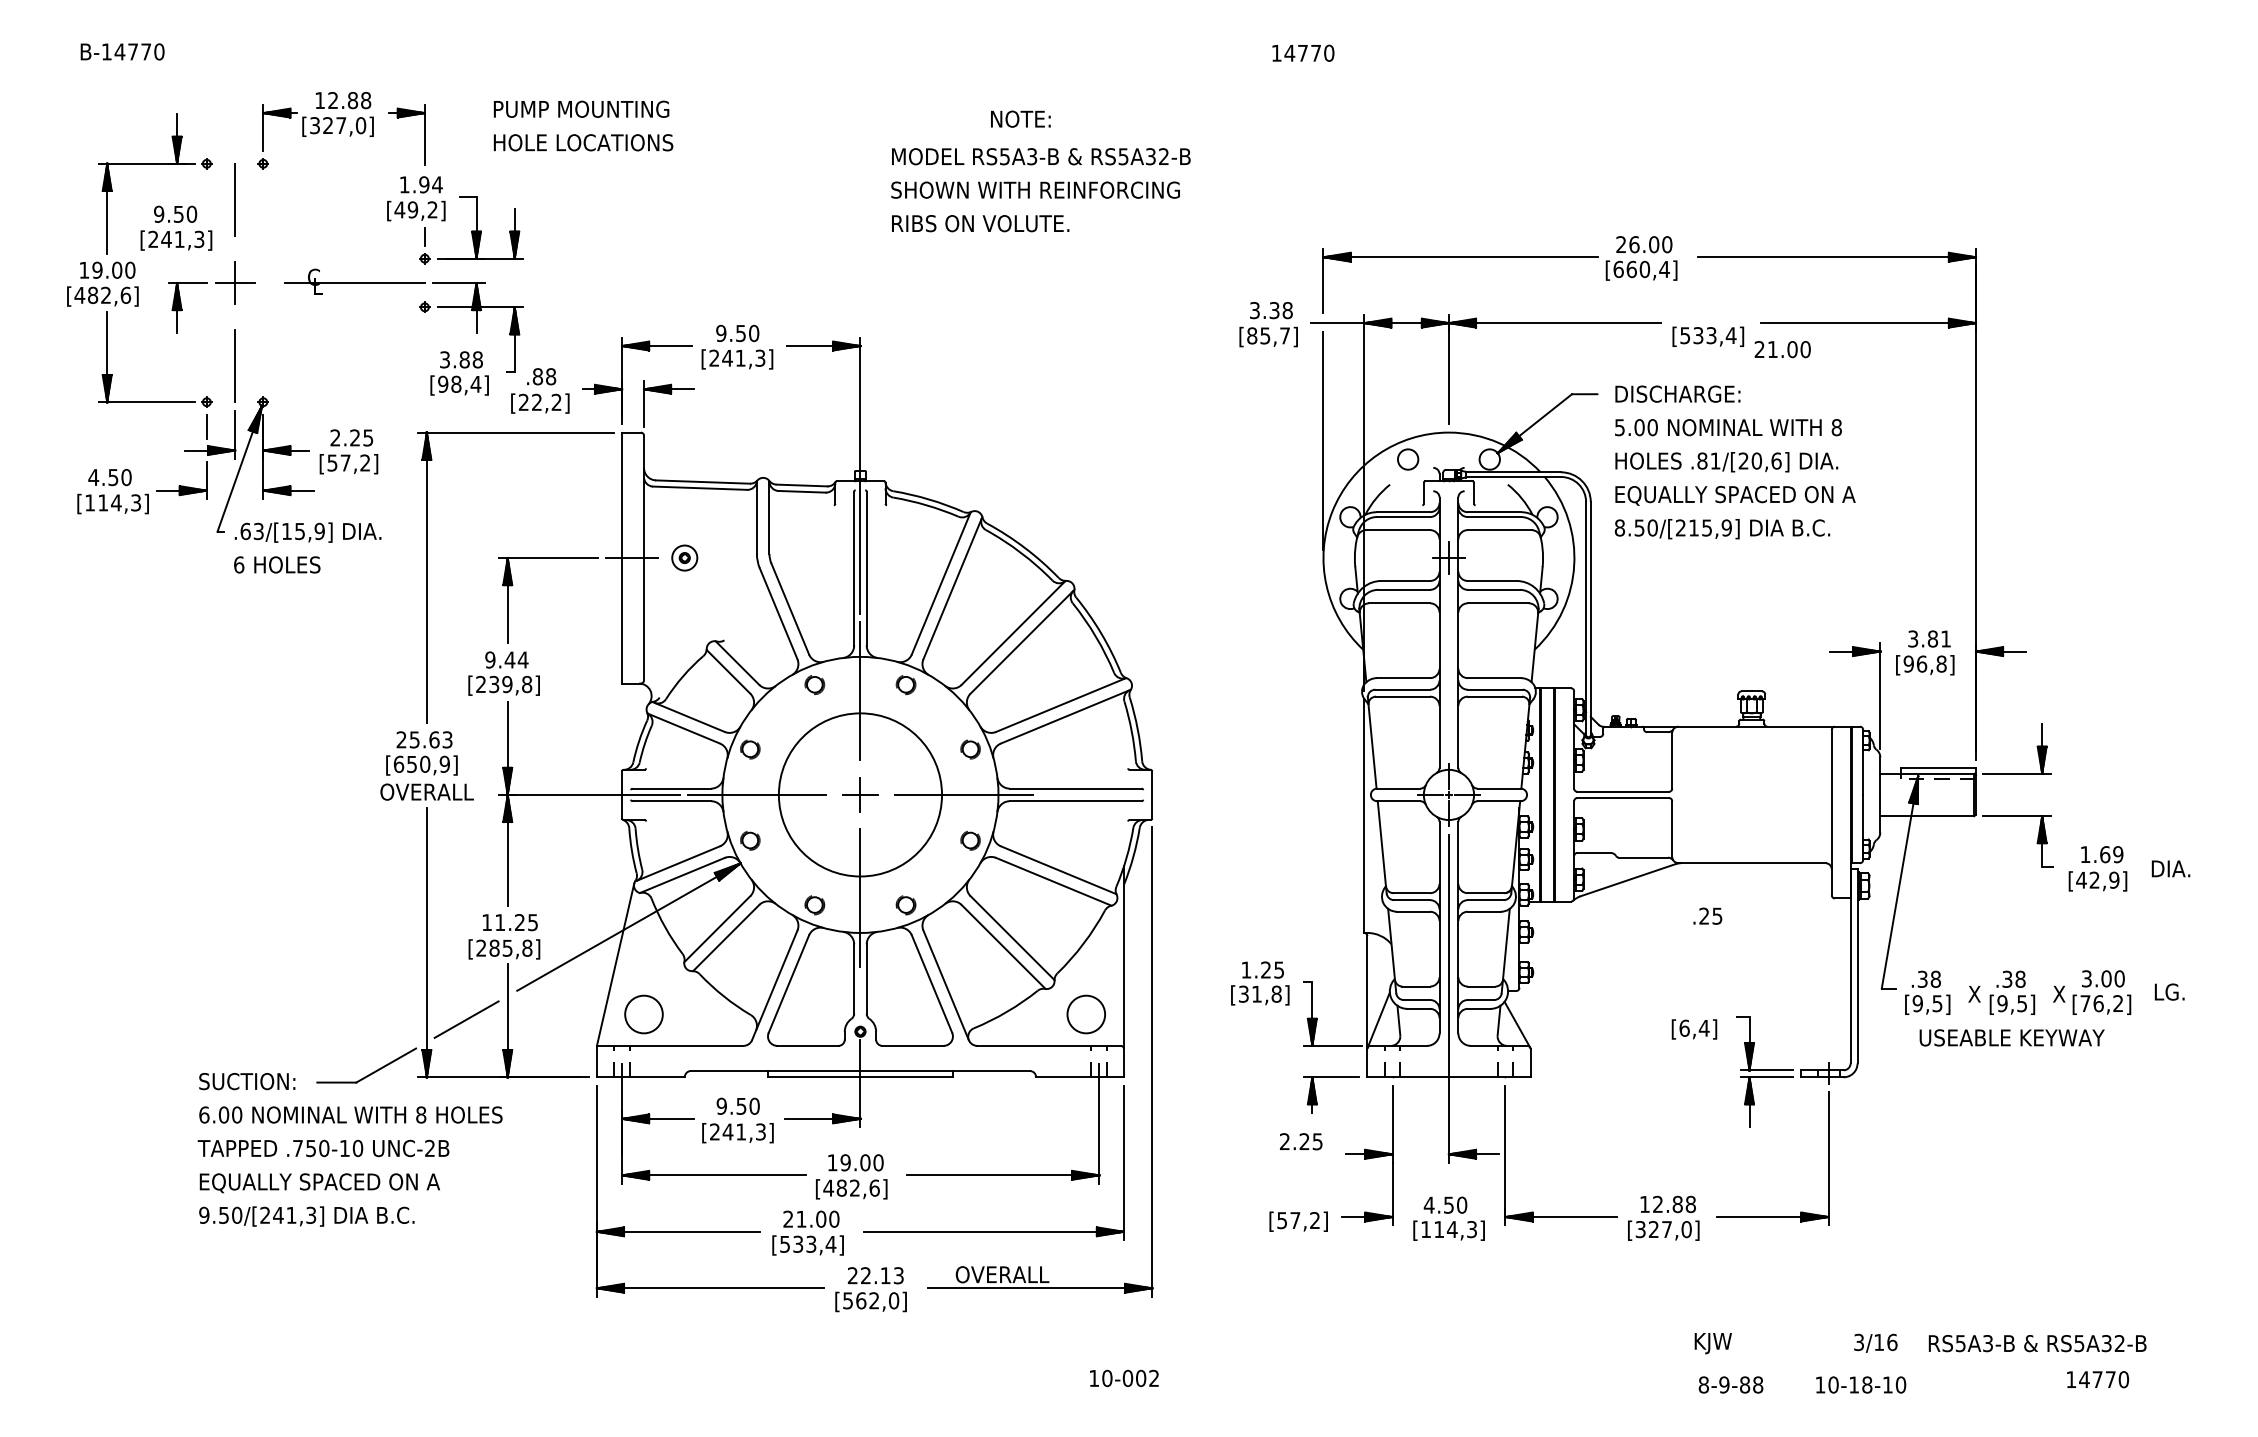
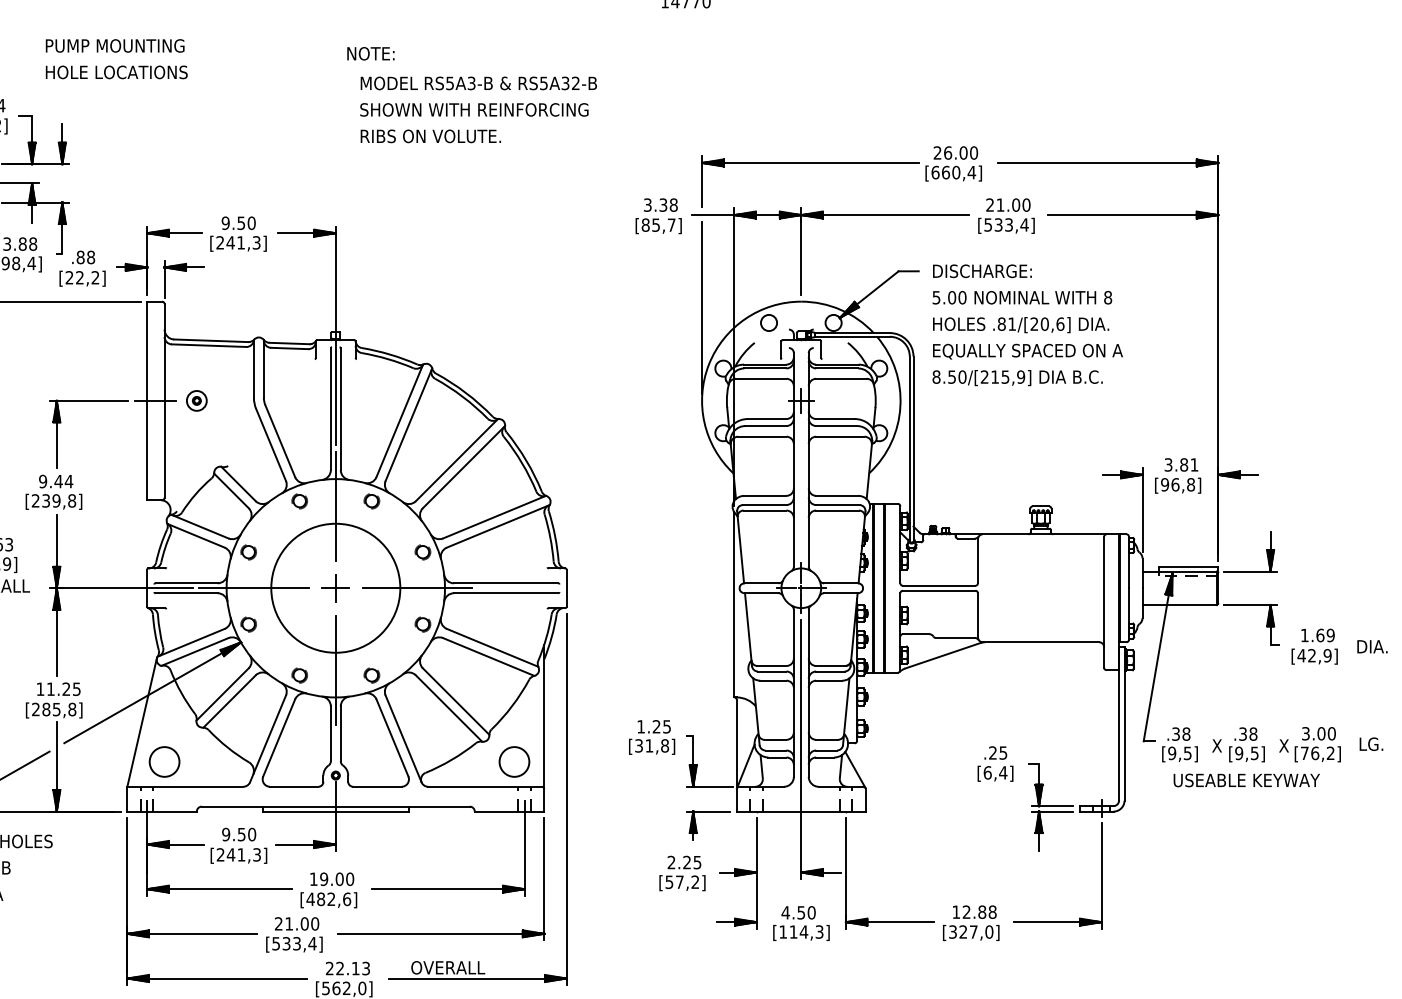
text: (1020, 118) -> (370, 53), moved
text: (1782, 349) -> (1008, 205), moved
text: (1707, 915) -> (995, 752), moved
text: (1298, 1221) -> (682, 882), moved

